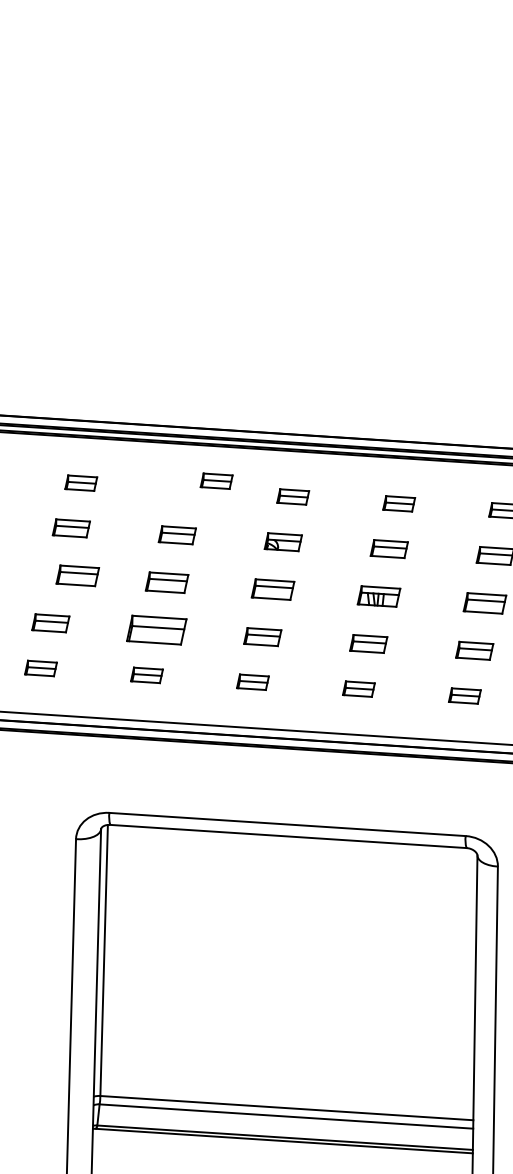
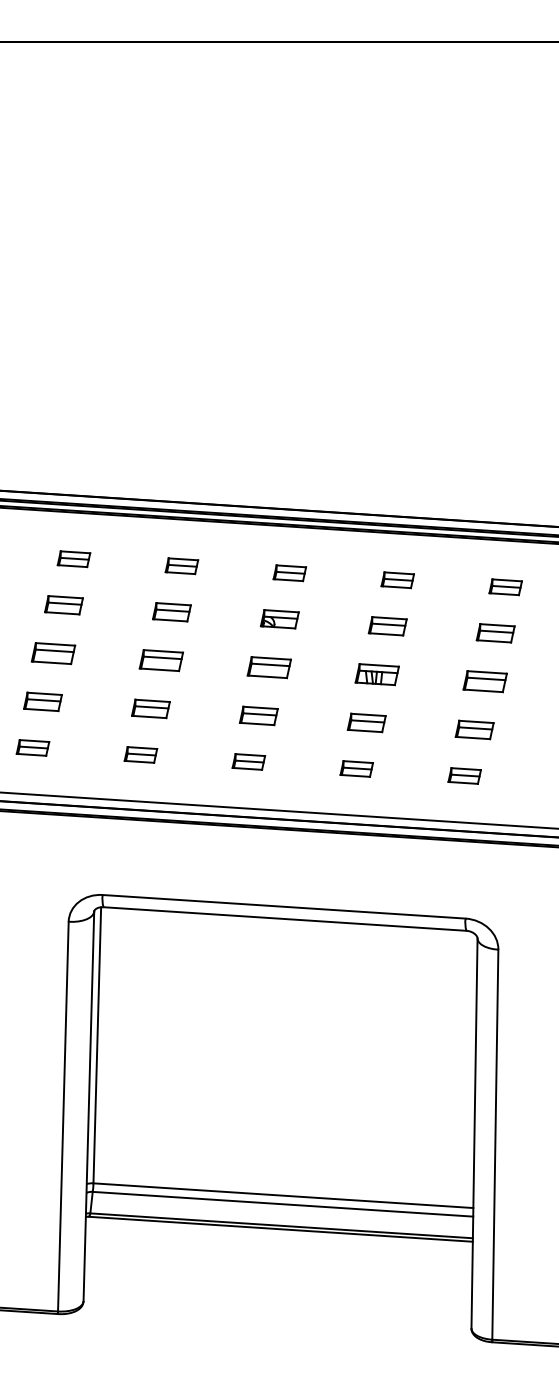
part: (216, 481) -> (181, 566), moved
part: (77, 575) -> (53, 653), moved
part: (156, 629) -> (150, 708), size x0.62

